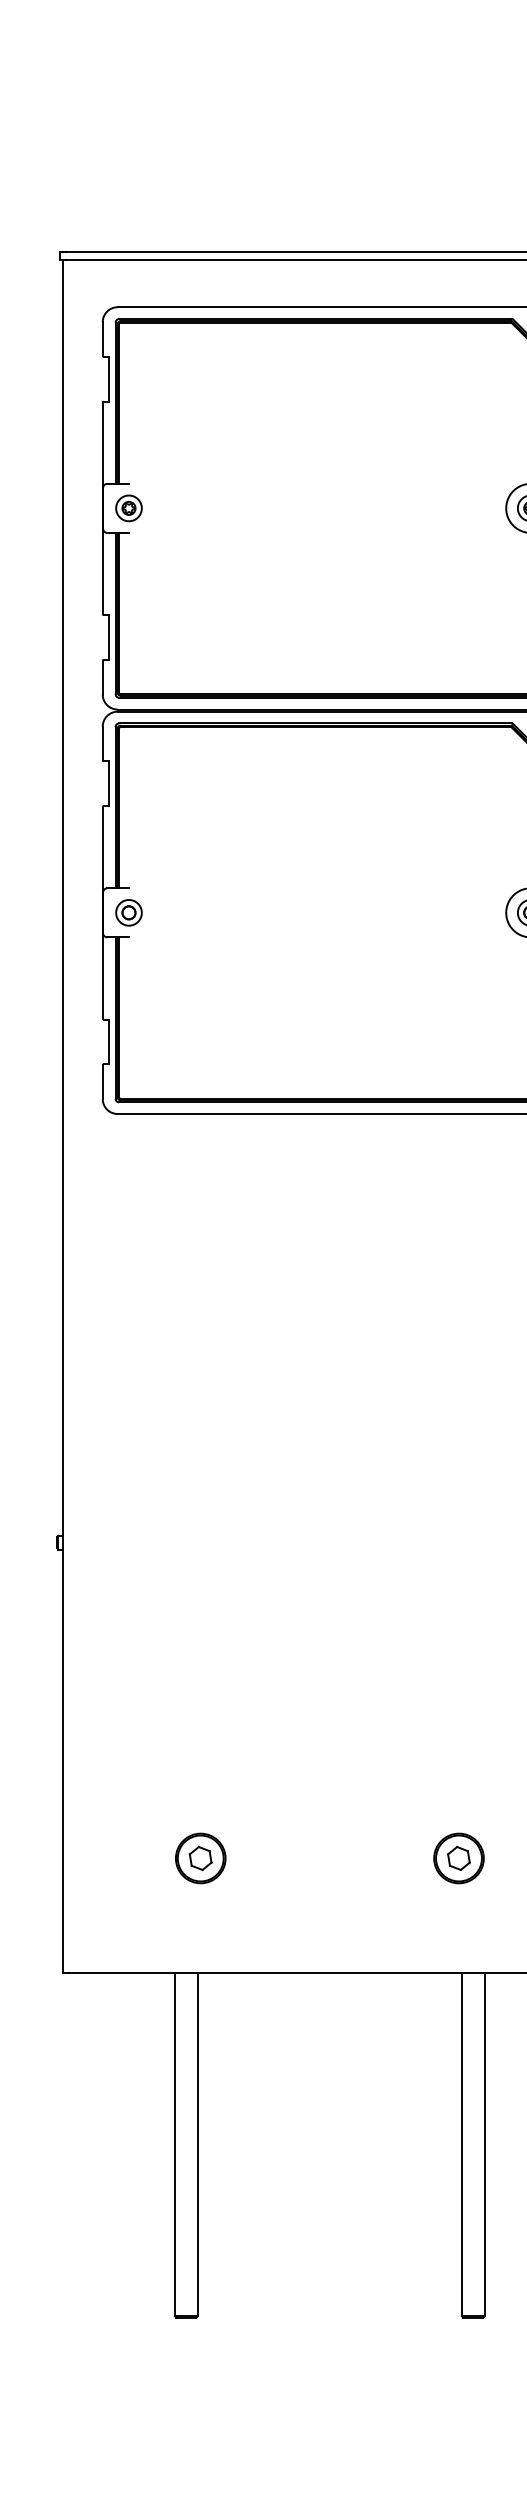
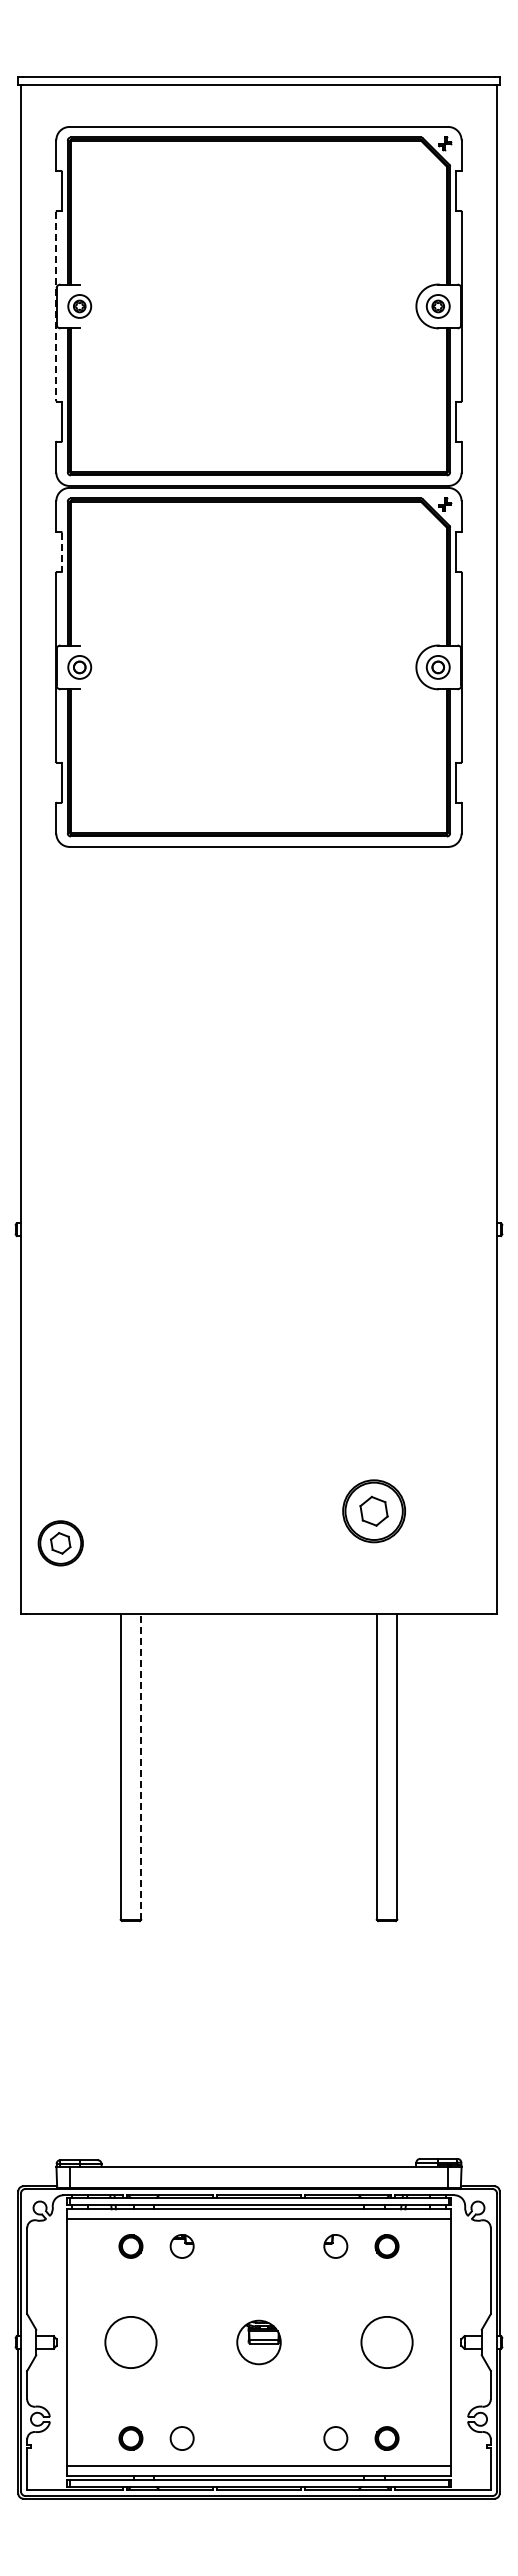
line: (102, 508) -> (56, 306), solid -> dashed
line: (109, 784) -> (62, 552), solid -> dashed
part: (200, 1858) -> (60, 1543), moved
part: (459, 1858) -> (374, 1511), size x1.4
line: (198, 2144) -> (141, 1766), solid -> dashed

